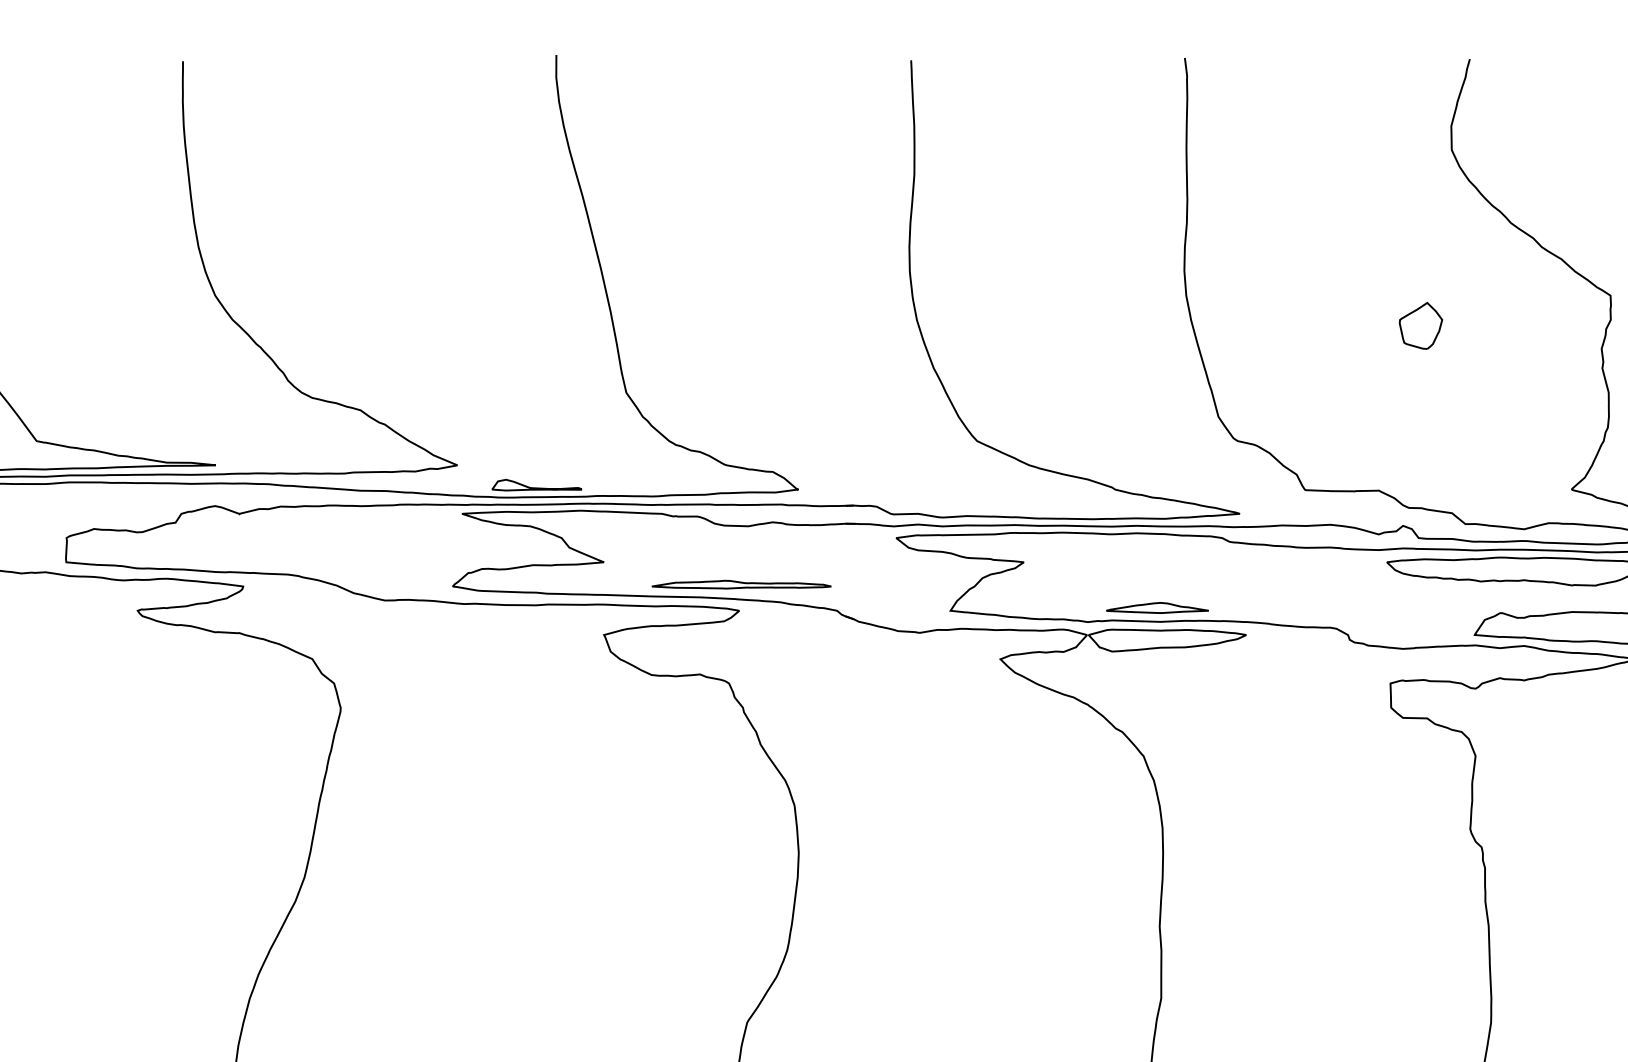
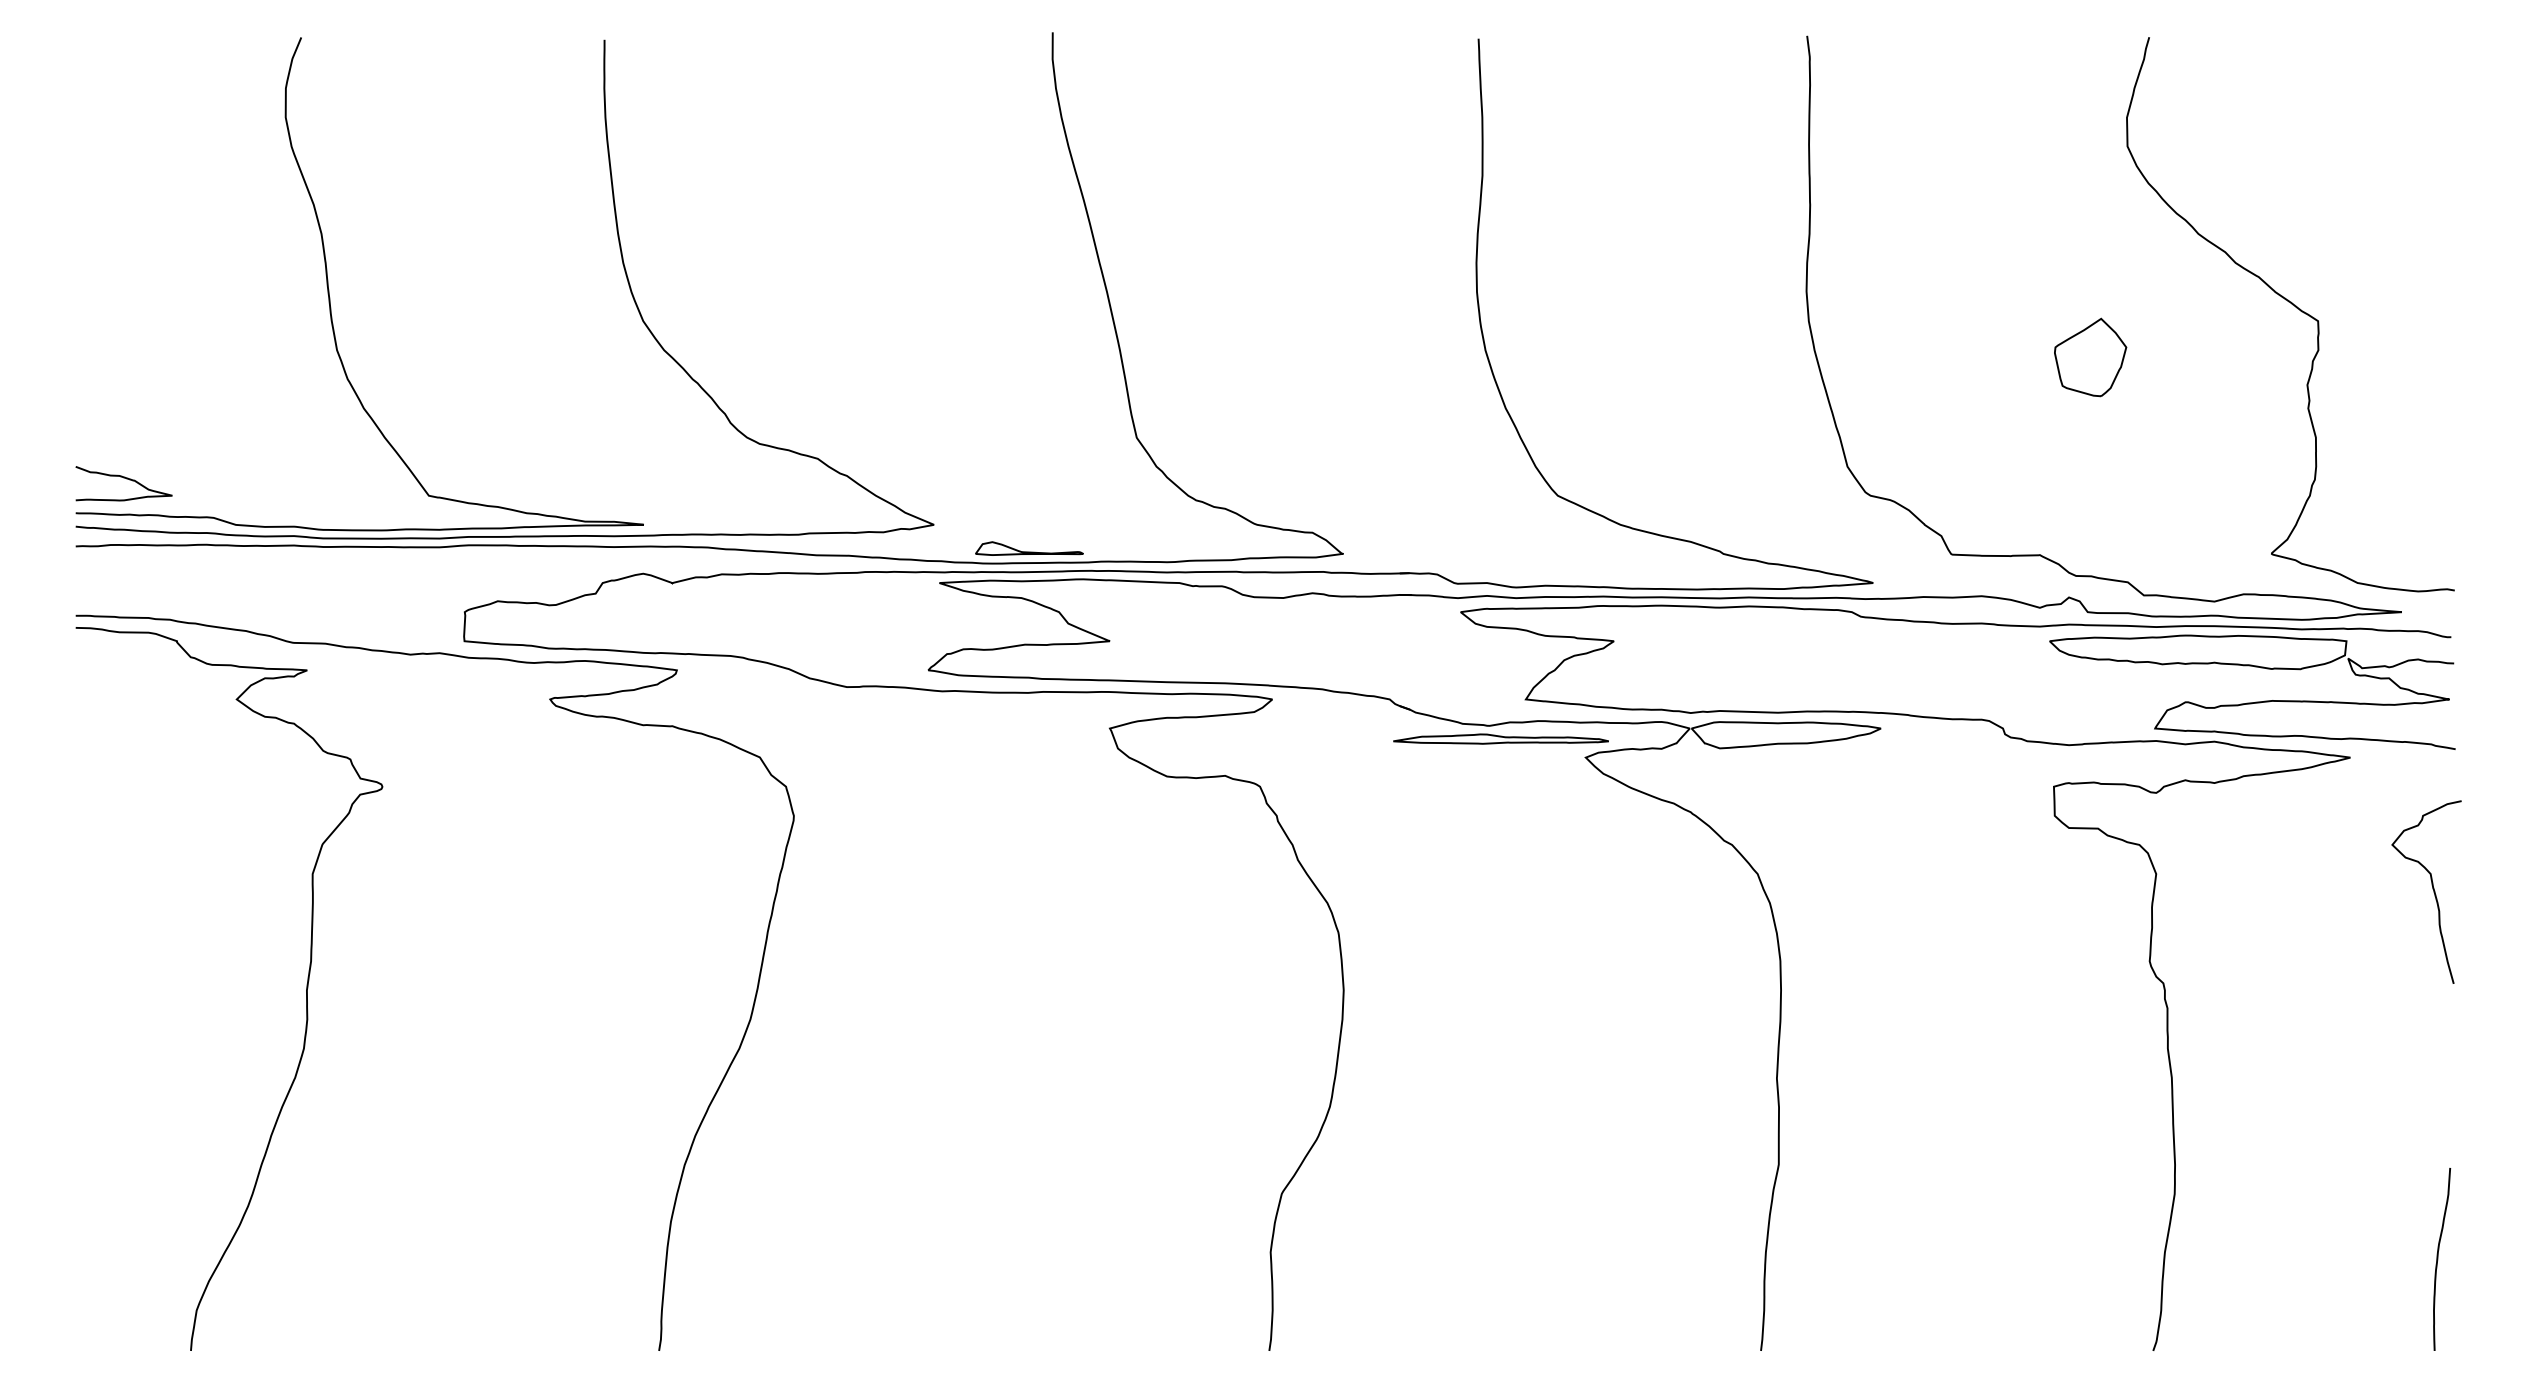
part: (1420, 325) -> (2090, 357), size x1.4
part: (741, 584) -> (1500, 738), moved
part: (1157, 608) -> (1774, 696), removed

